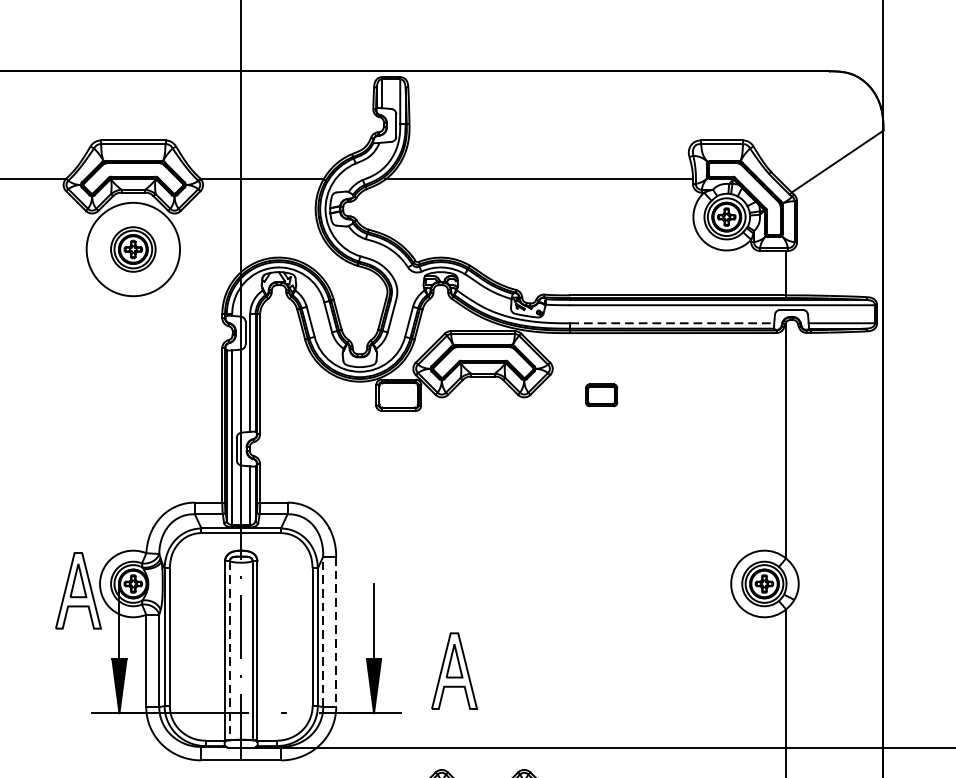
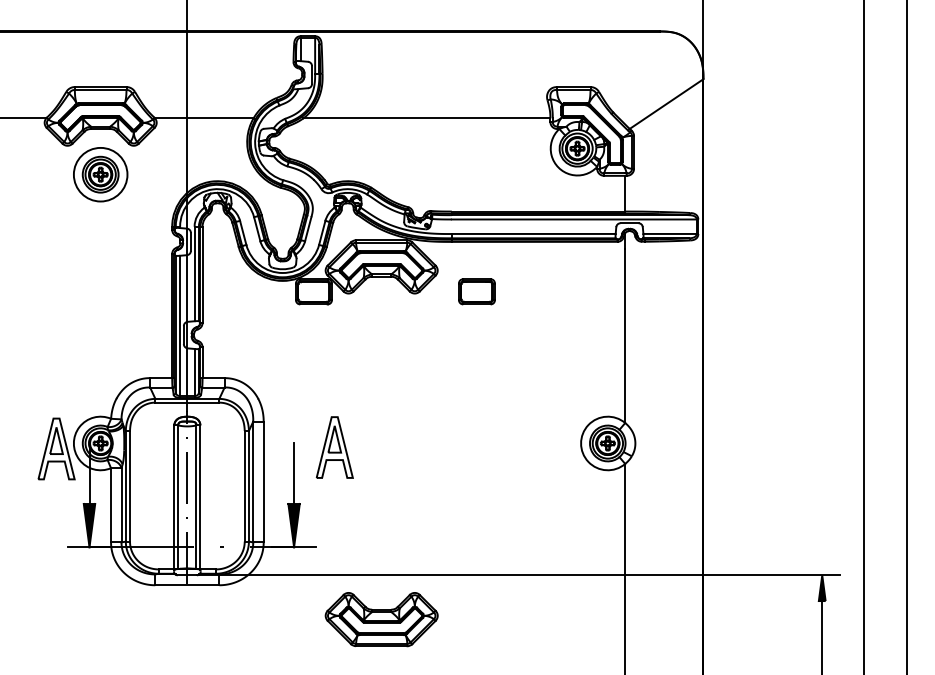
circle: (133, 249) -> (100, 174), size x0.71
line: (671, 322) -> (533, 233), dashed -> solid
part: (601, 394) -> (476, 291), size x1.43
line: (323, 631) -> (253, 481), dashed -> solid
line: (335, 632) -> (263, 482), dashed -> solid
line: (230, 651) -> (178, 497), dashed -> solid
part: (454, 671) -> (334, 447), moved

